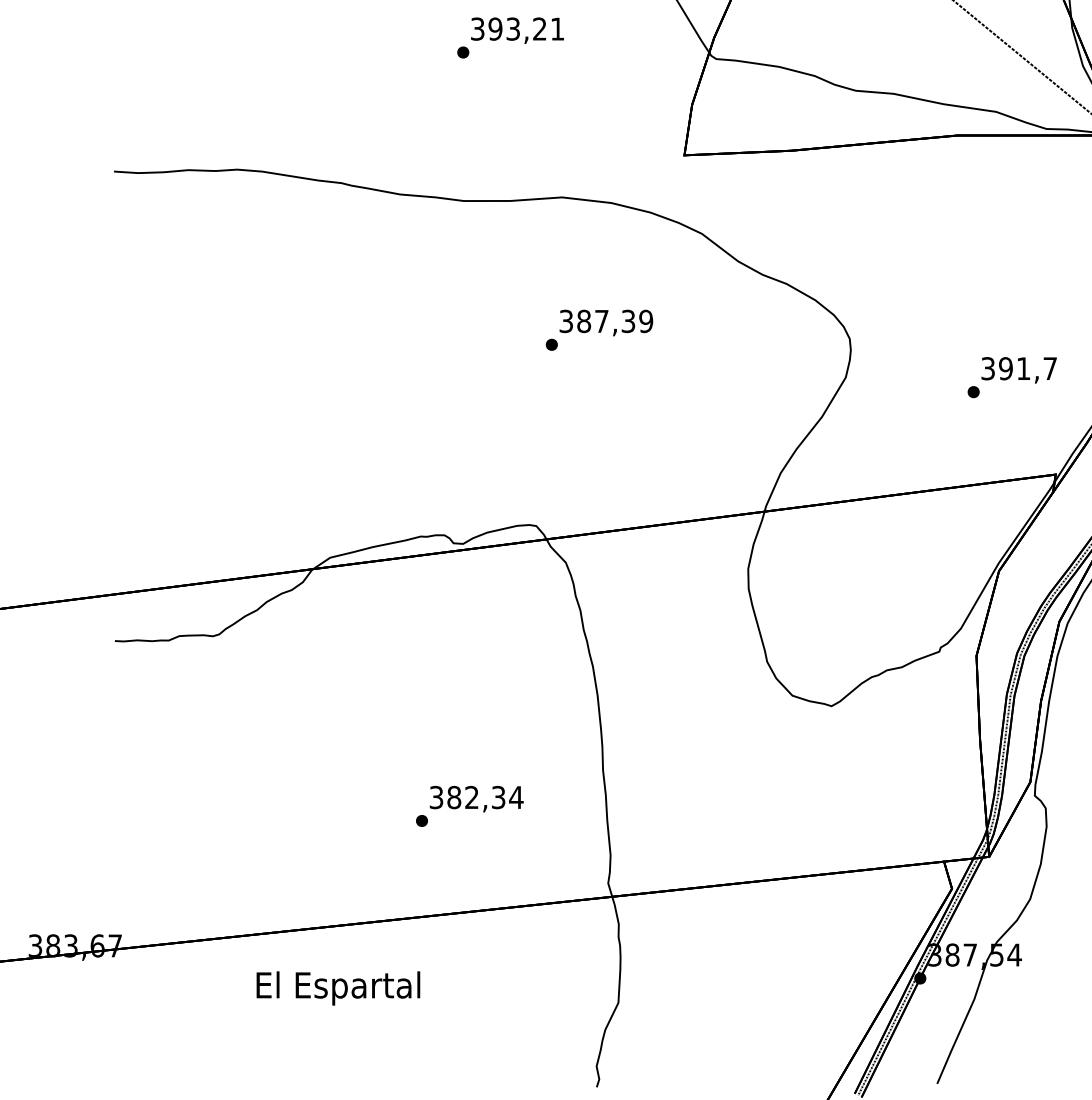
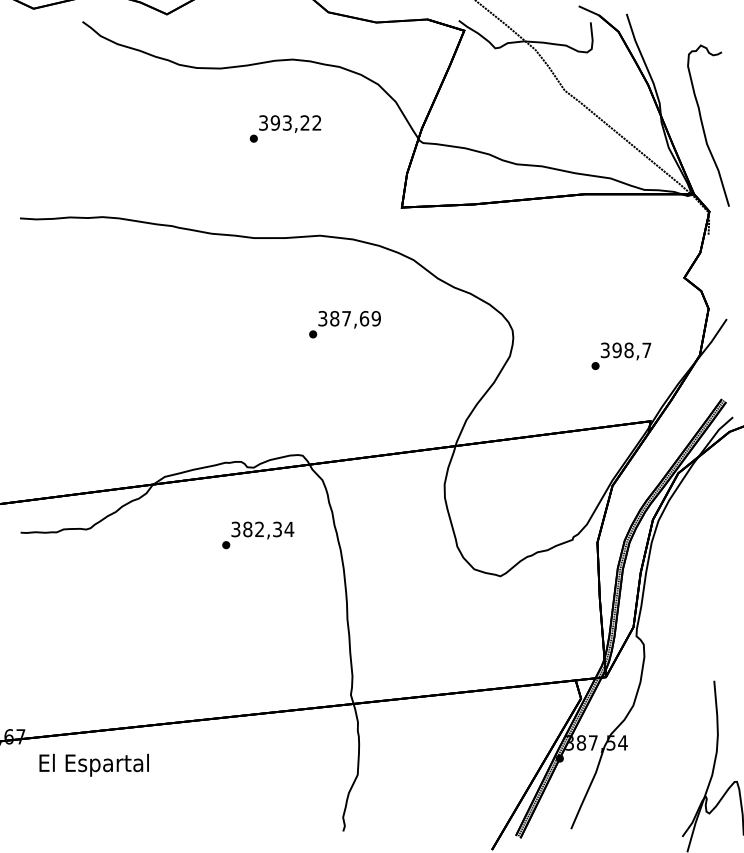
text: (556, 28) -> (316, 122), 393,21 -> 393,22
text: (628, 321) -> (364, 318), 387,39 -> 387,69
text: (1022, 368) -> (628, 350), 391,7 -> 398,7
text: (470, 806) -> (258, 535), moved
text: (337, 987) -> (93, 764), moved

